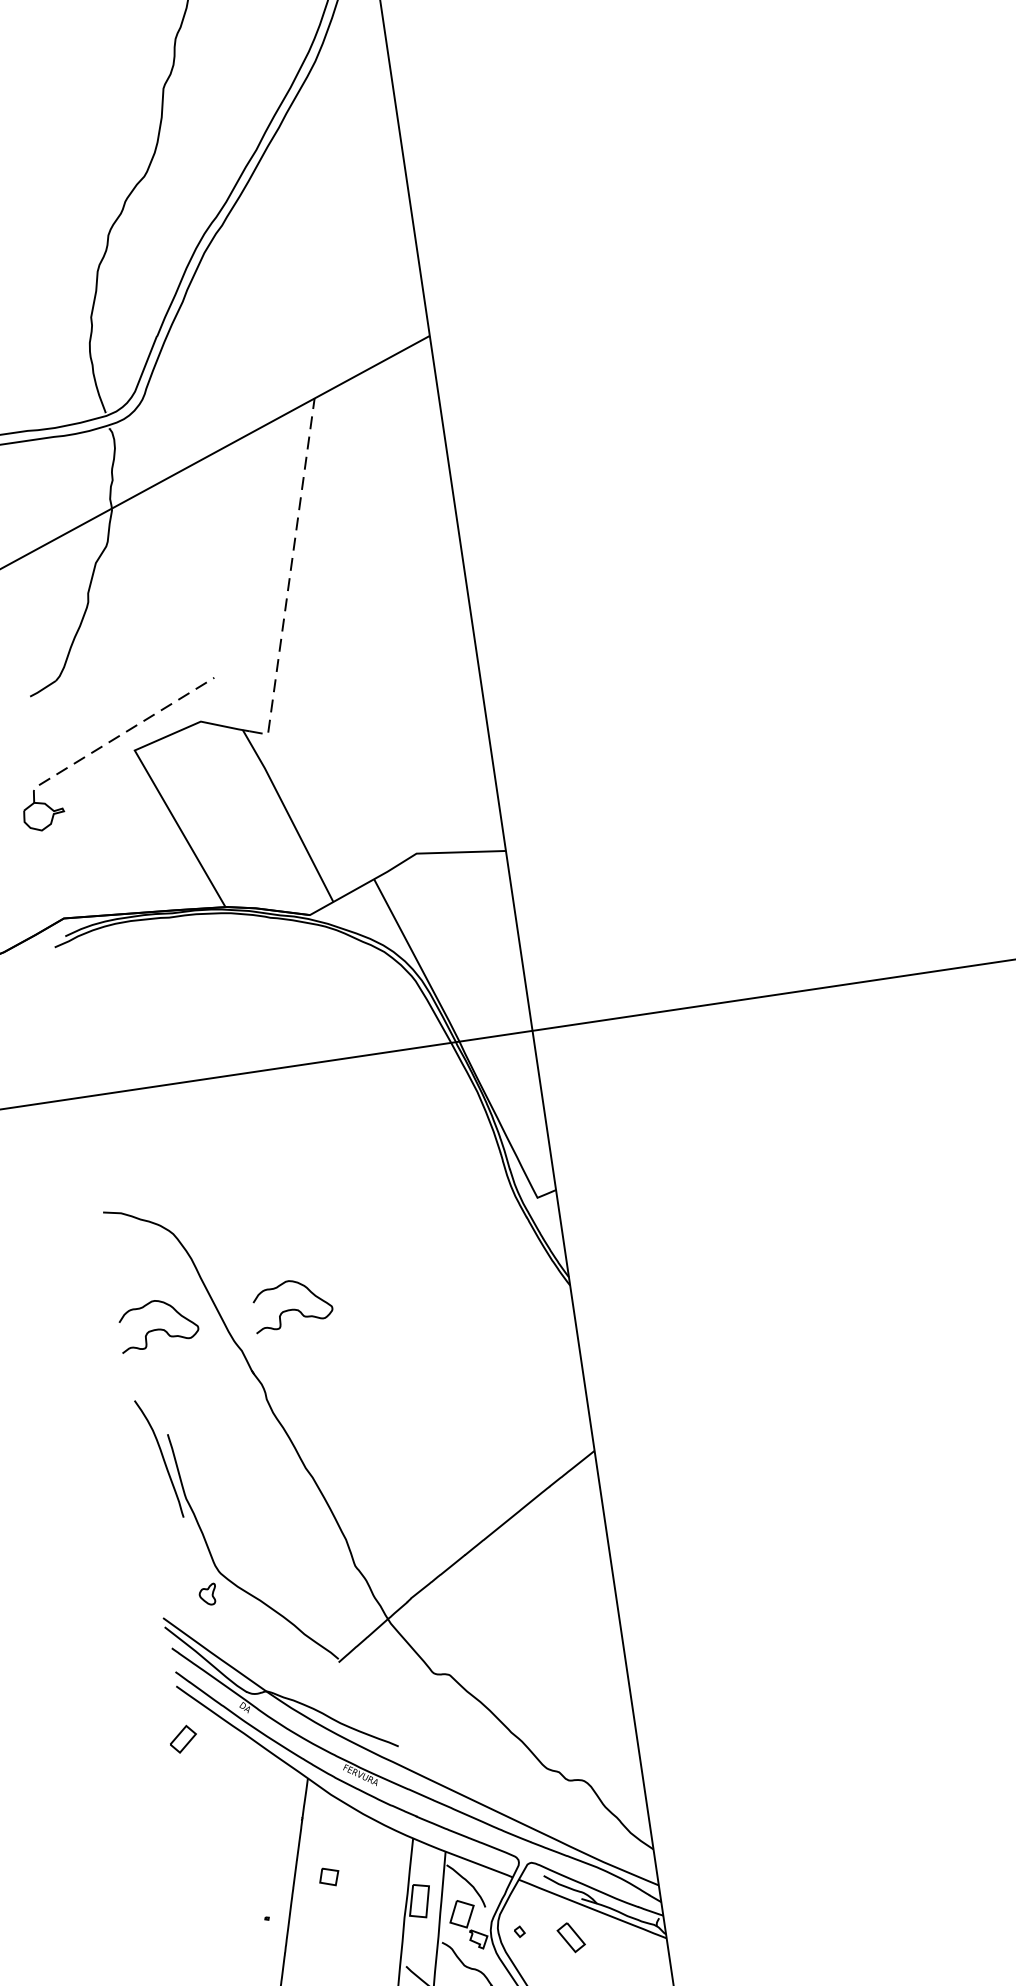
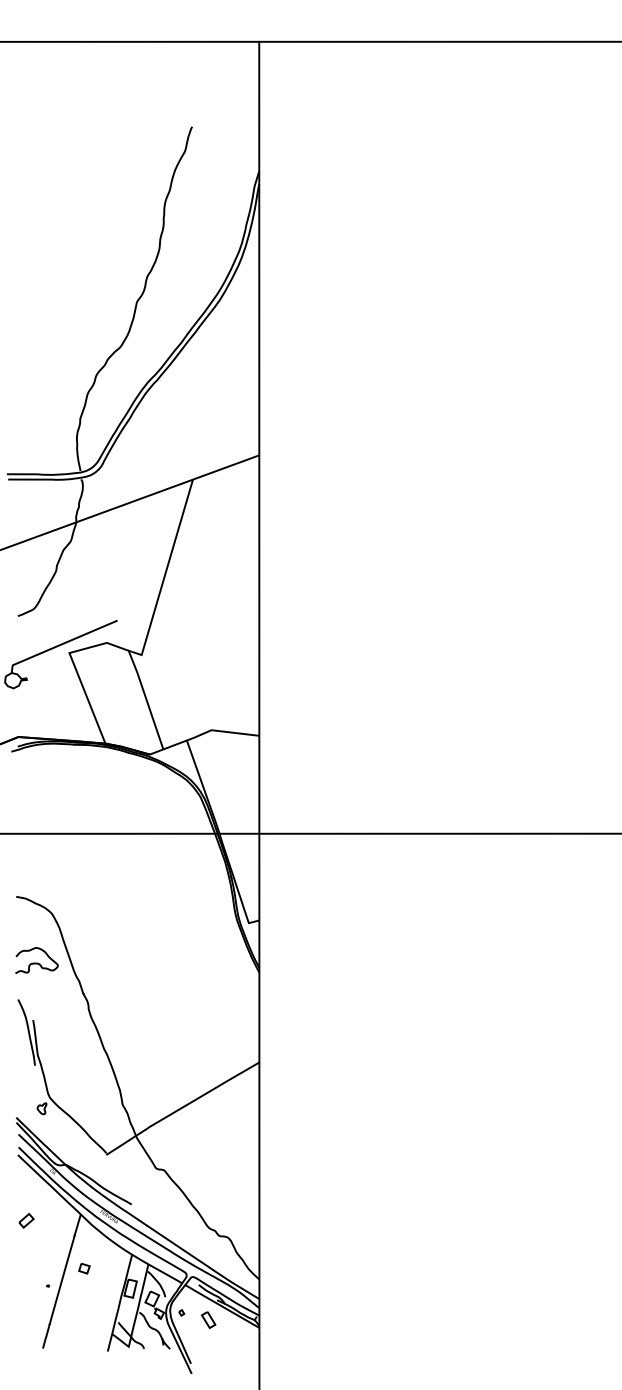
line: (289, 576) -> (165, 572), dashed -> solid
line: (116, 737) -> (60, 644), dashed -> solid
curve: (292, 1307) -> (109, 962), removed
part: (183, 1738) -> (26, 1220), moved

